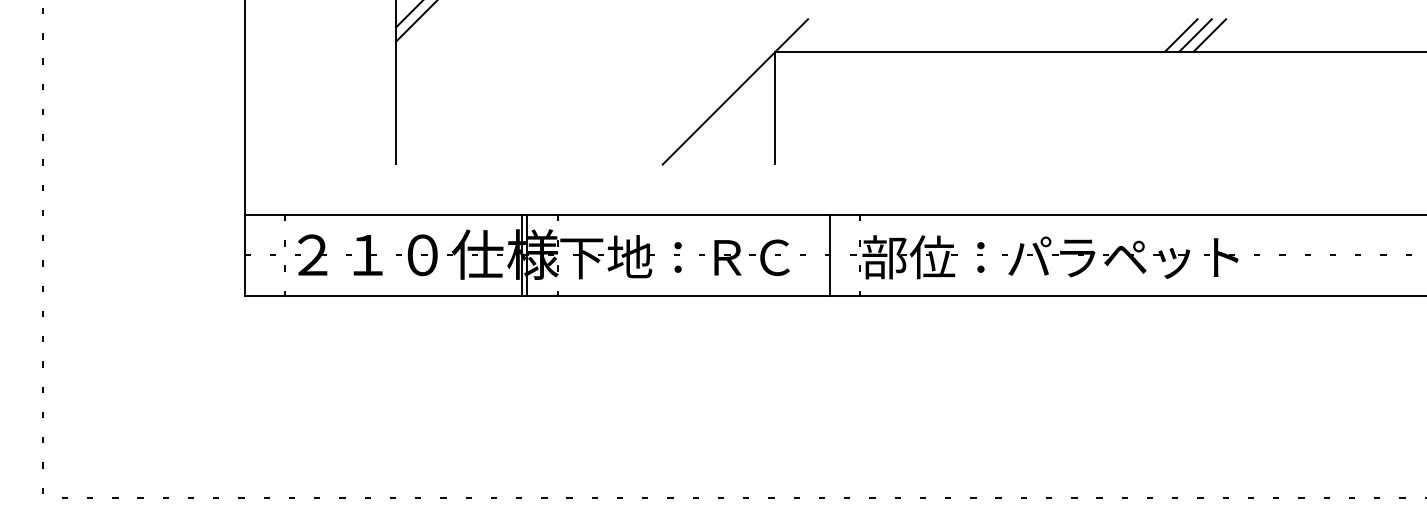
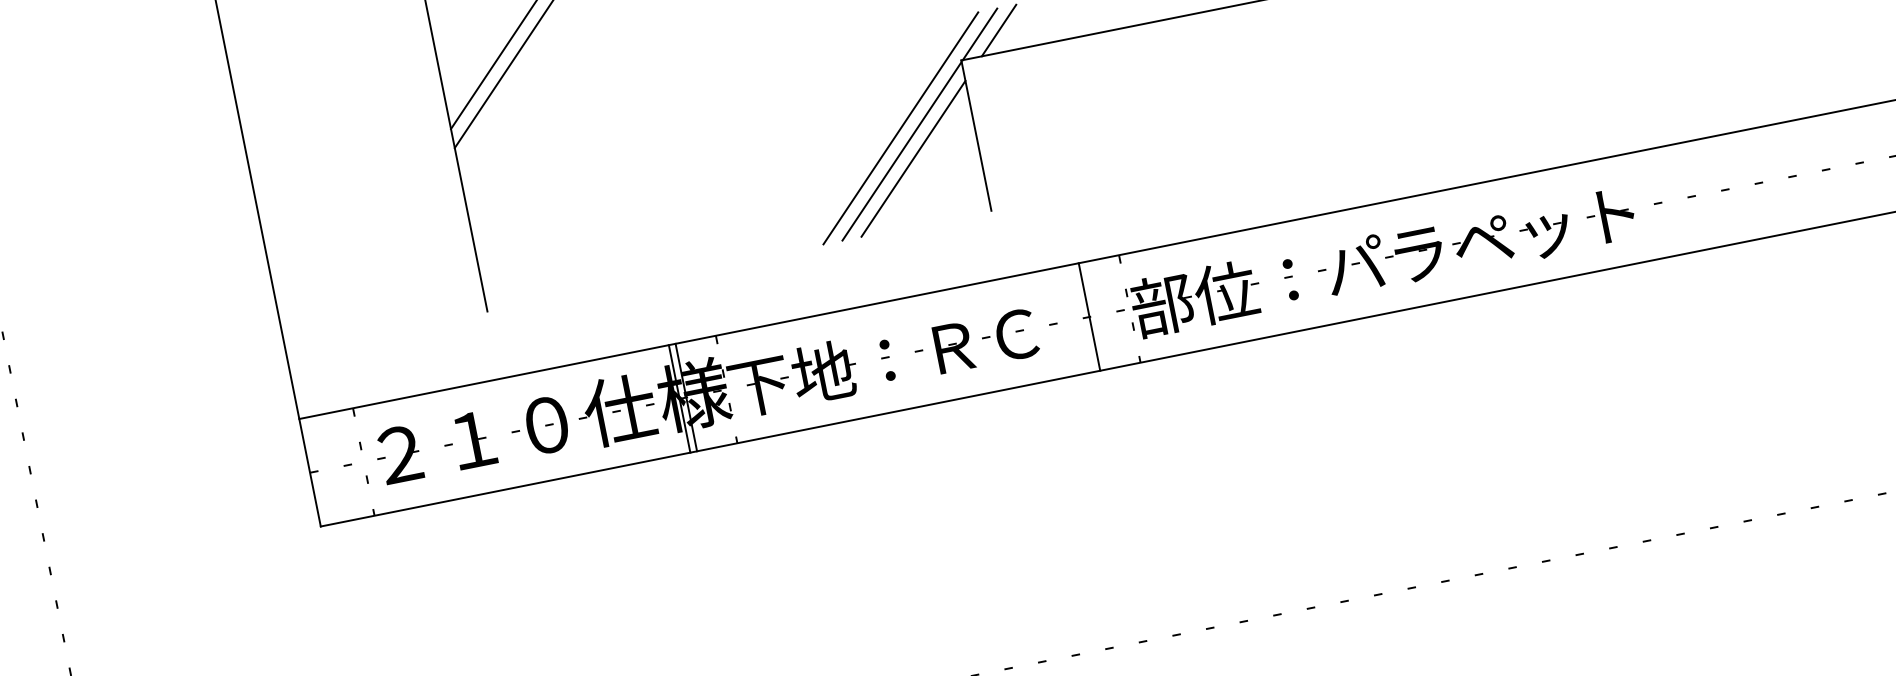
line: (806, 35) -> (999, 30), added
line: (720, 91) -> (899, 128), added
line: (725, 115) -> (912, 158), added

